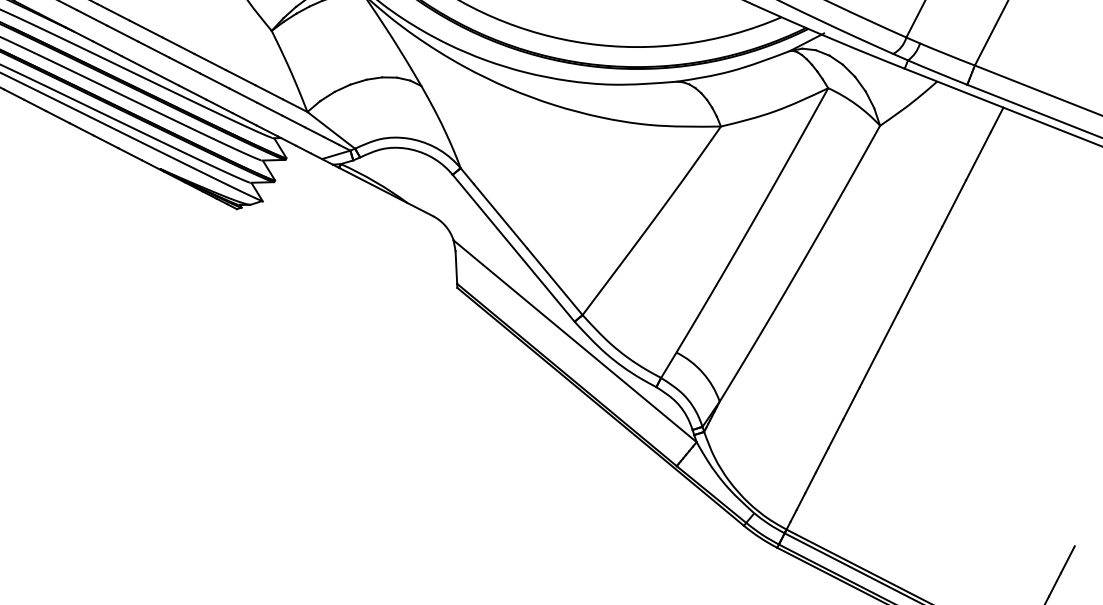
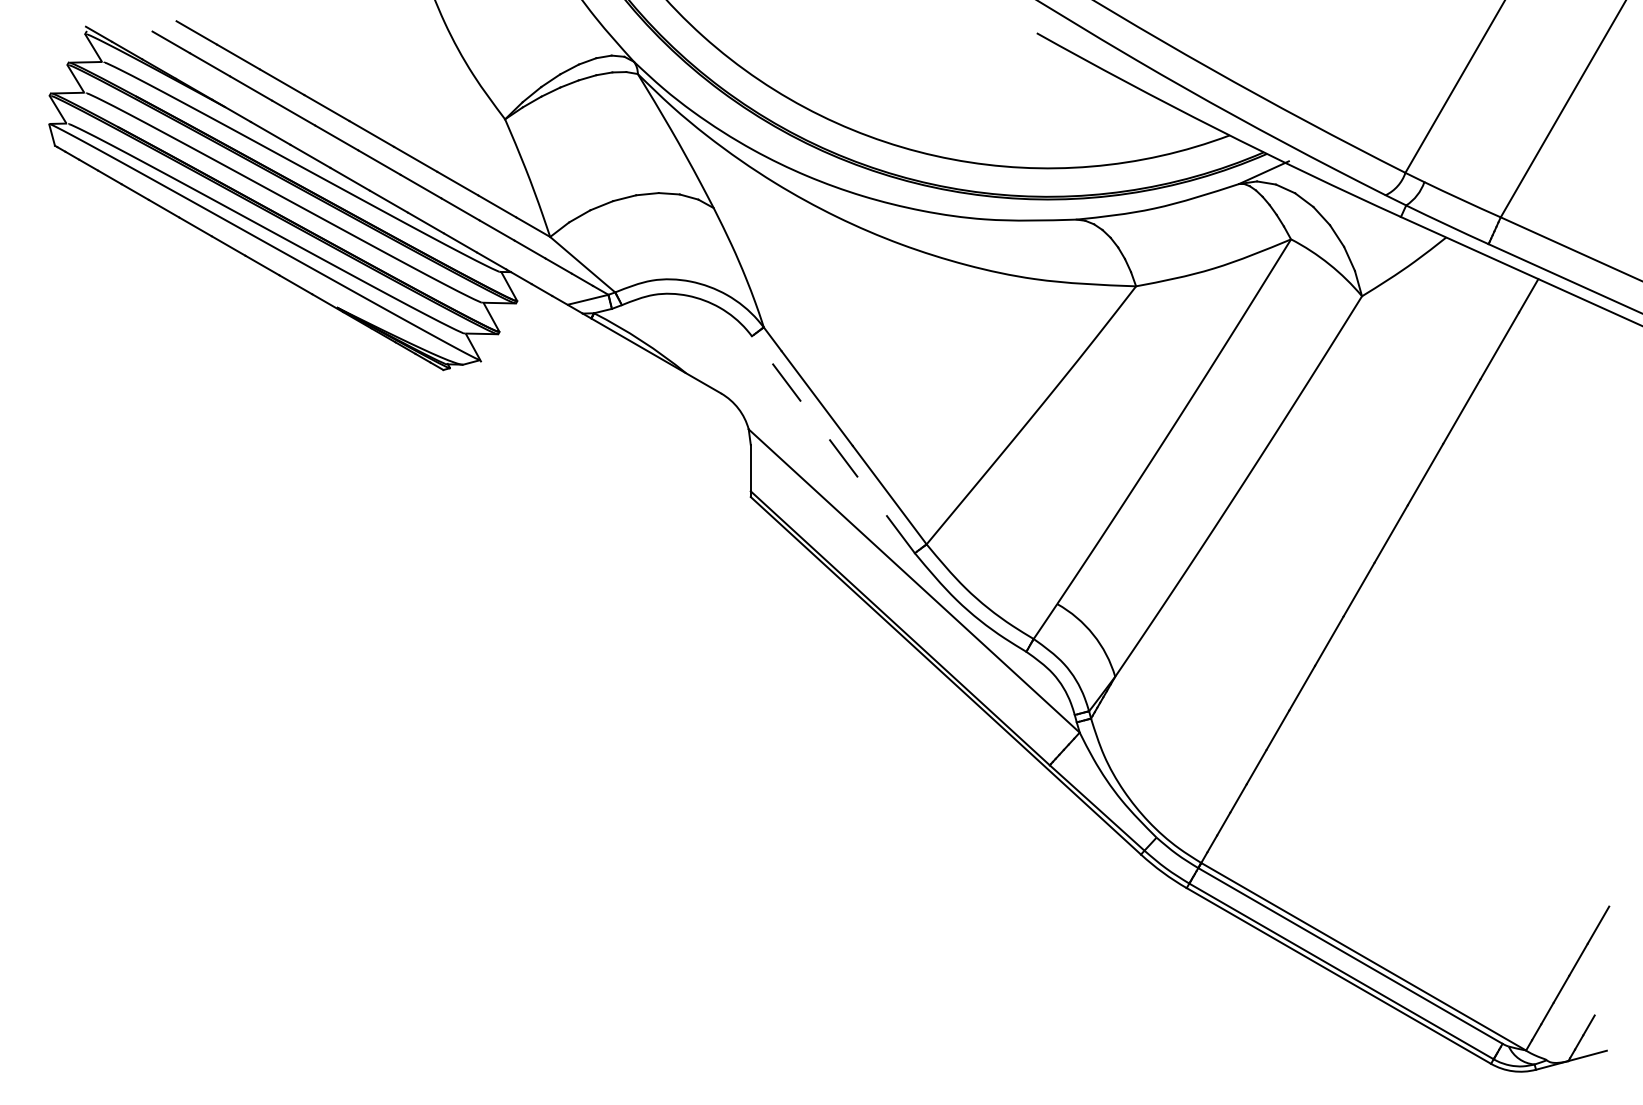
line: (513, 248) -> (833, 444), solid -> dashed

